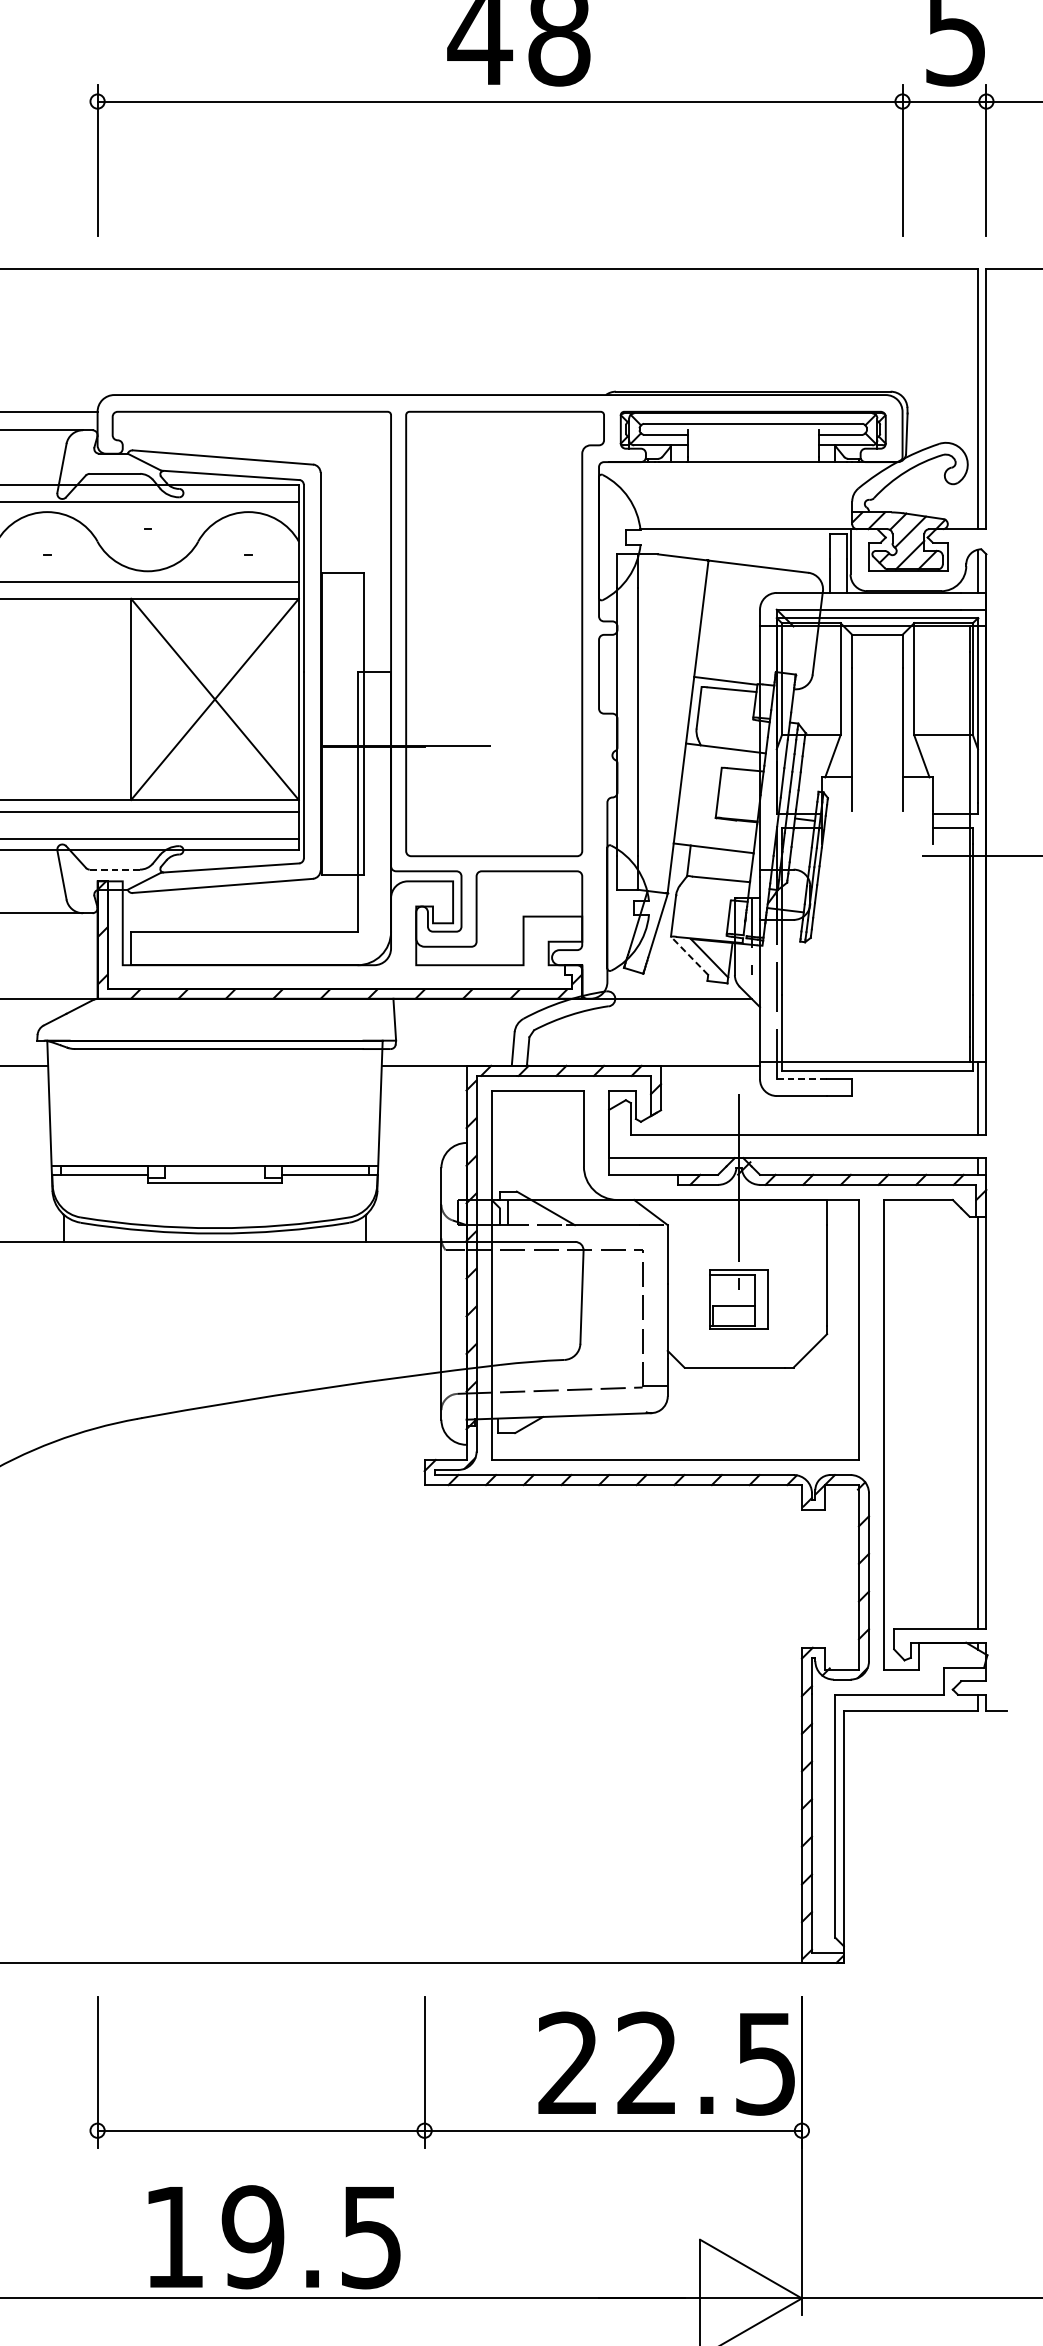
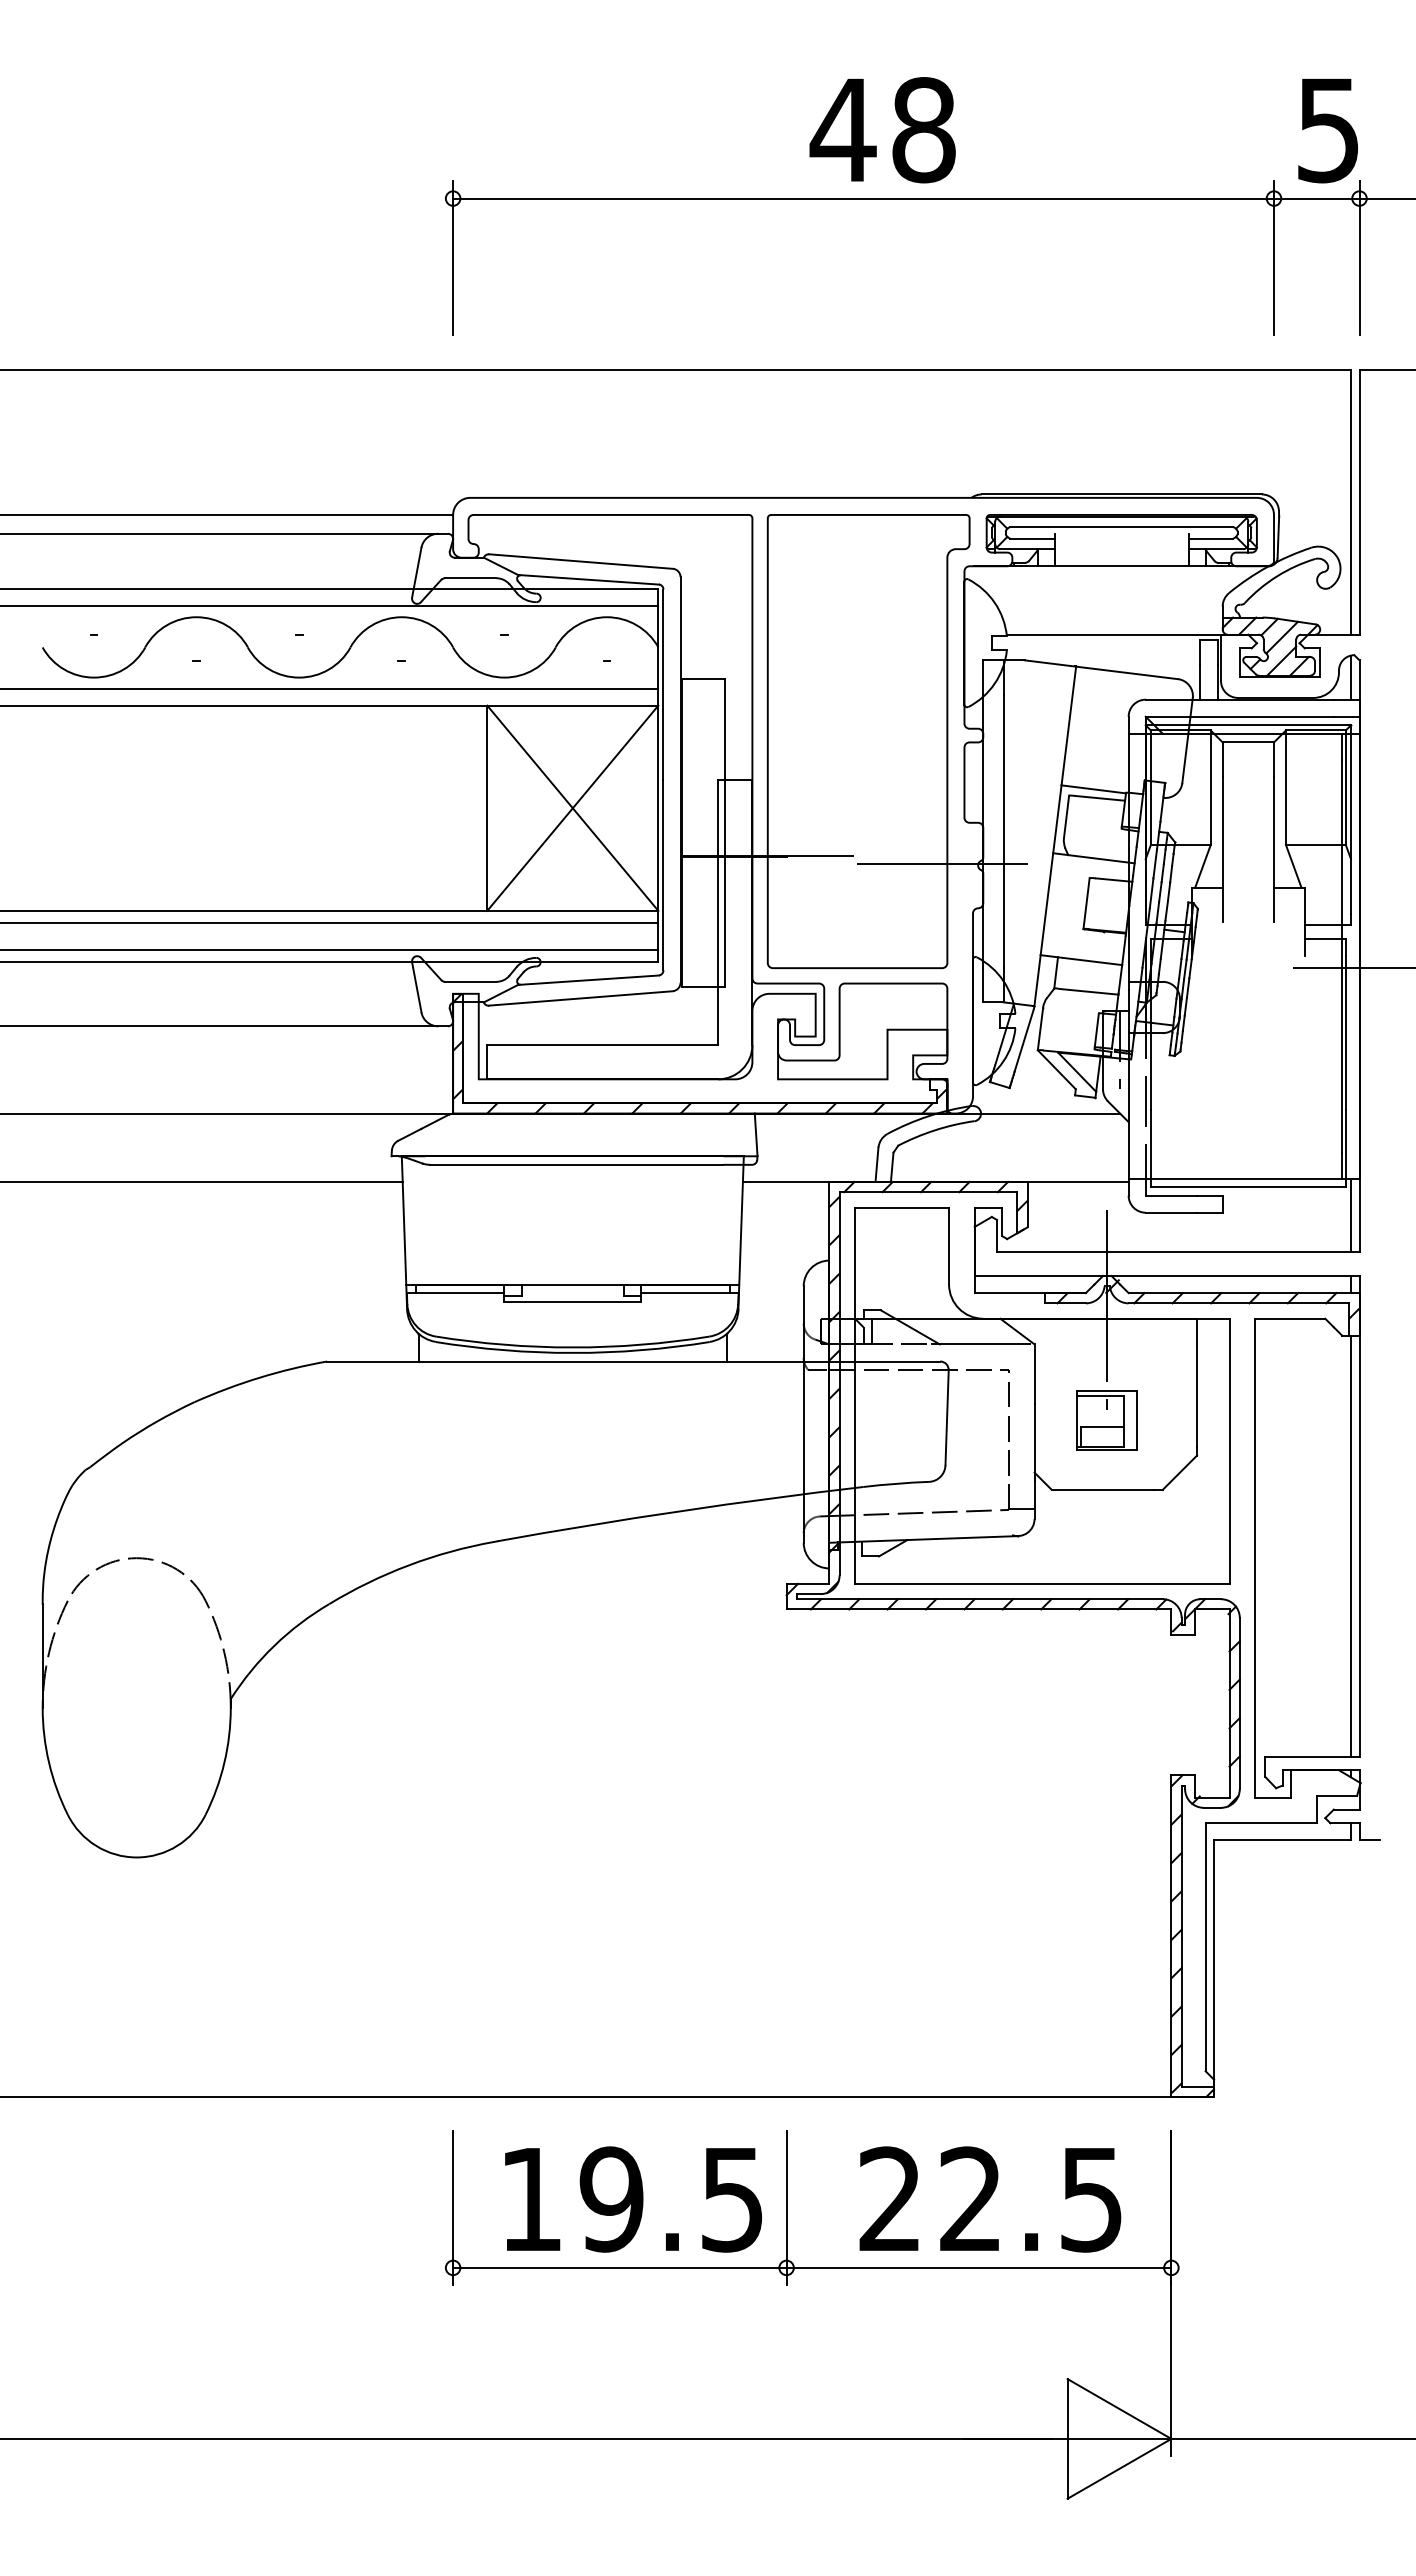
line: (579, 754) -> (944, 864), added
line: (114, 869) -> (470, 981), dashed -> solid
line: (689, 955) -> (1056, 1069), dashed -> solid
line: (802, 1079) -> (1171, 1195), dashed -> solid
text: (666, 2063) -> (990, 2199), moved
text: (274, 2237) -> (633, 2199), moved

